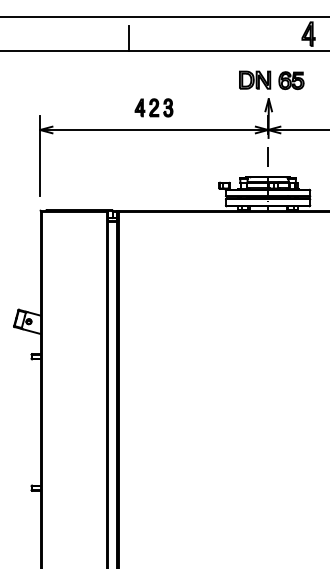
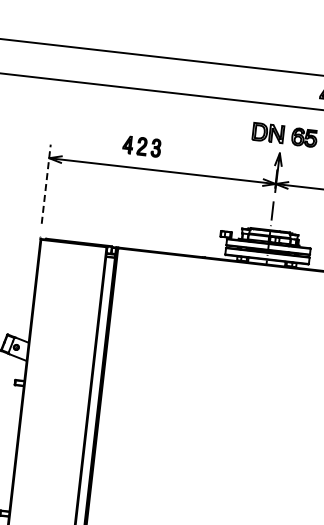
line: (129, 38) -> (148, 77), removed
part: (153, 107) -> (141, 146), moved
line: (40, 156) -> (46, 184), solid -> dashed

